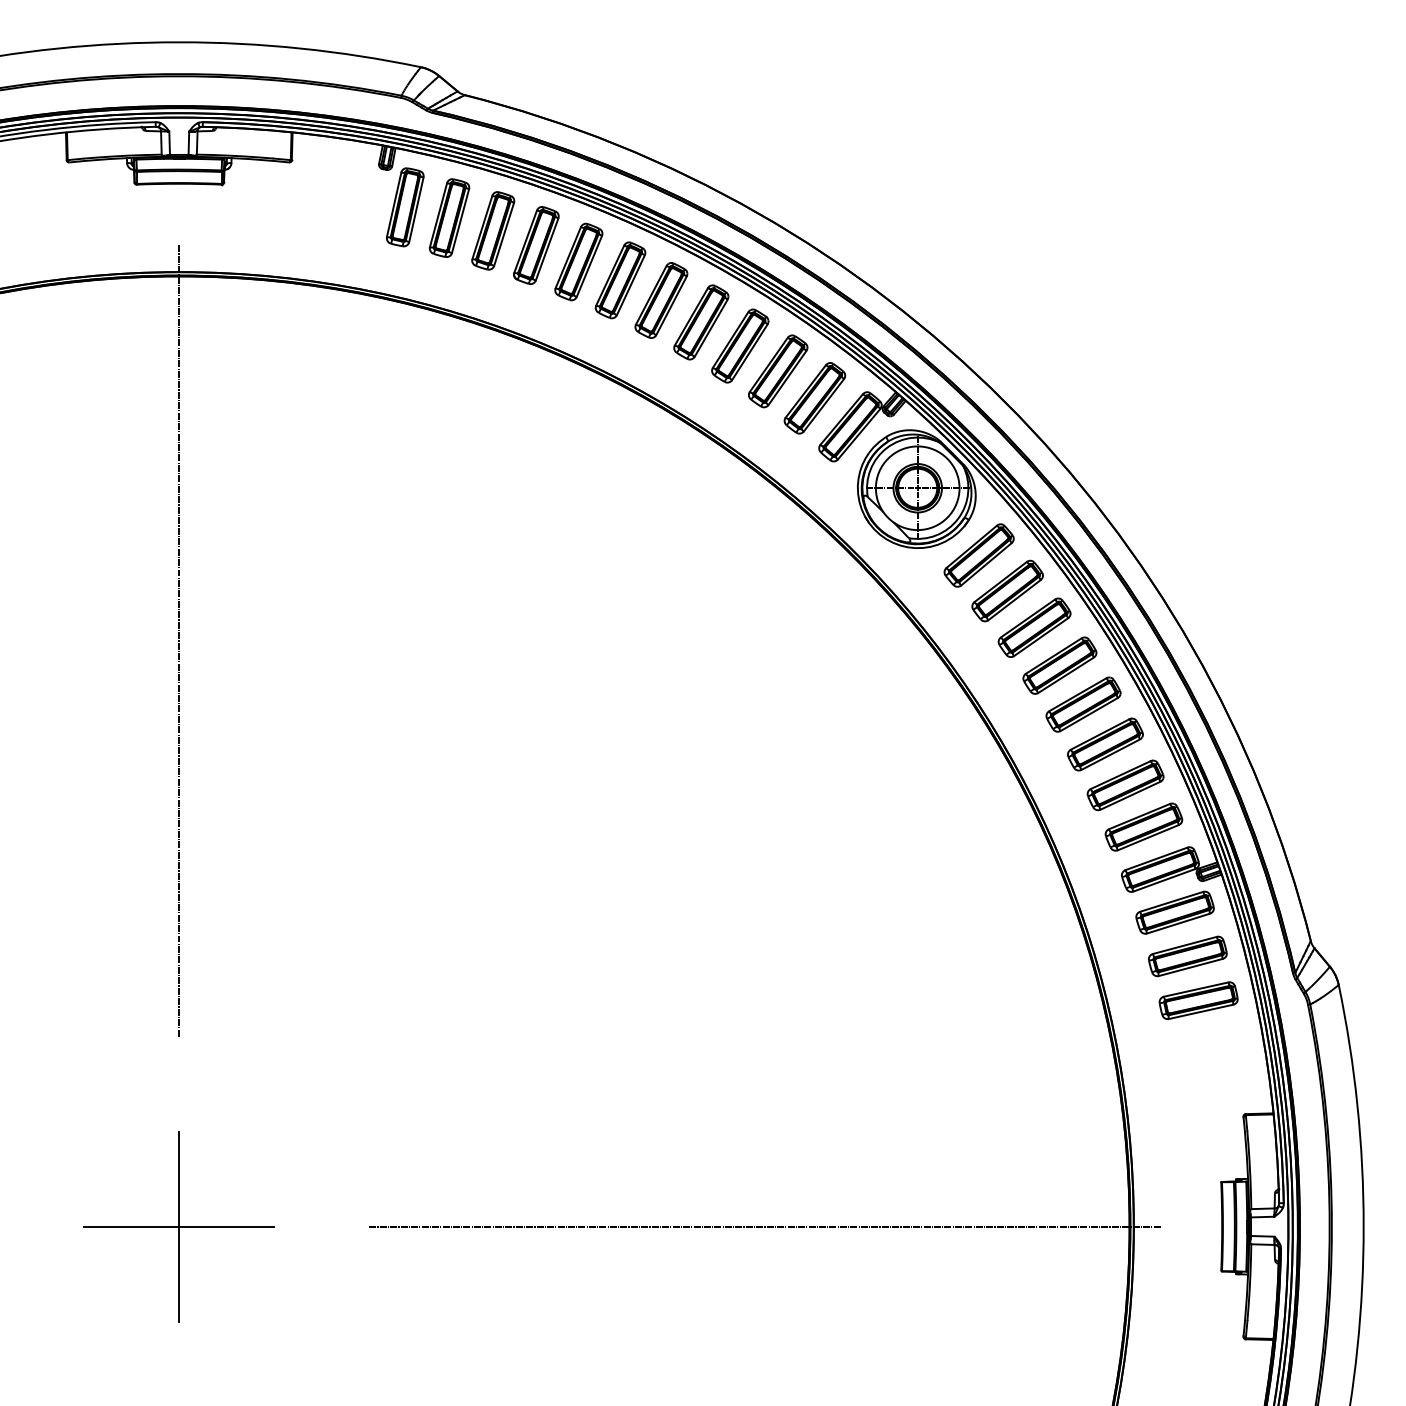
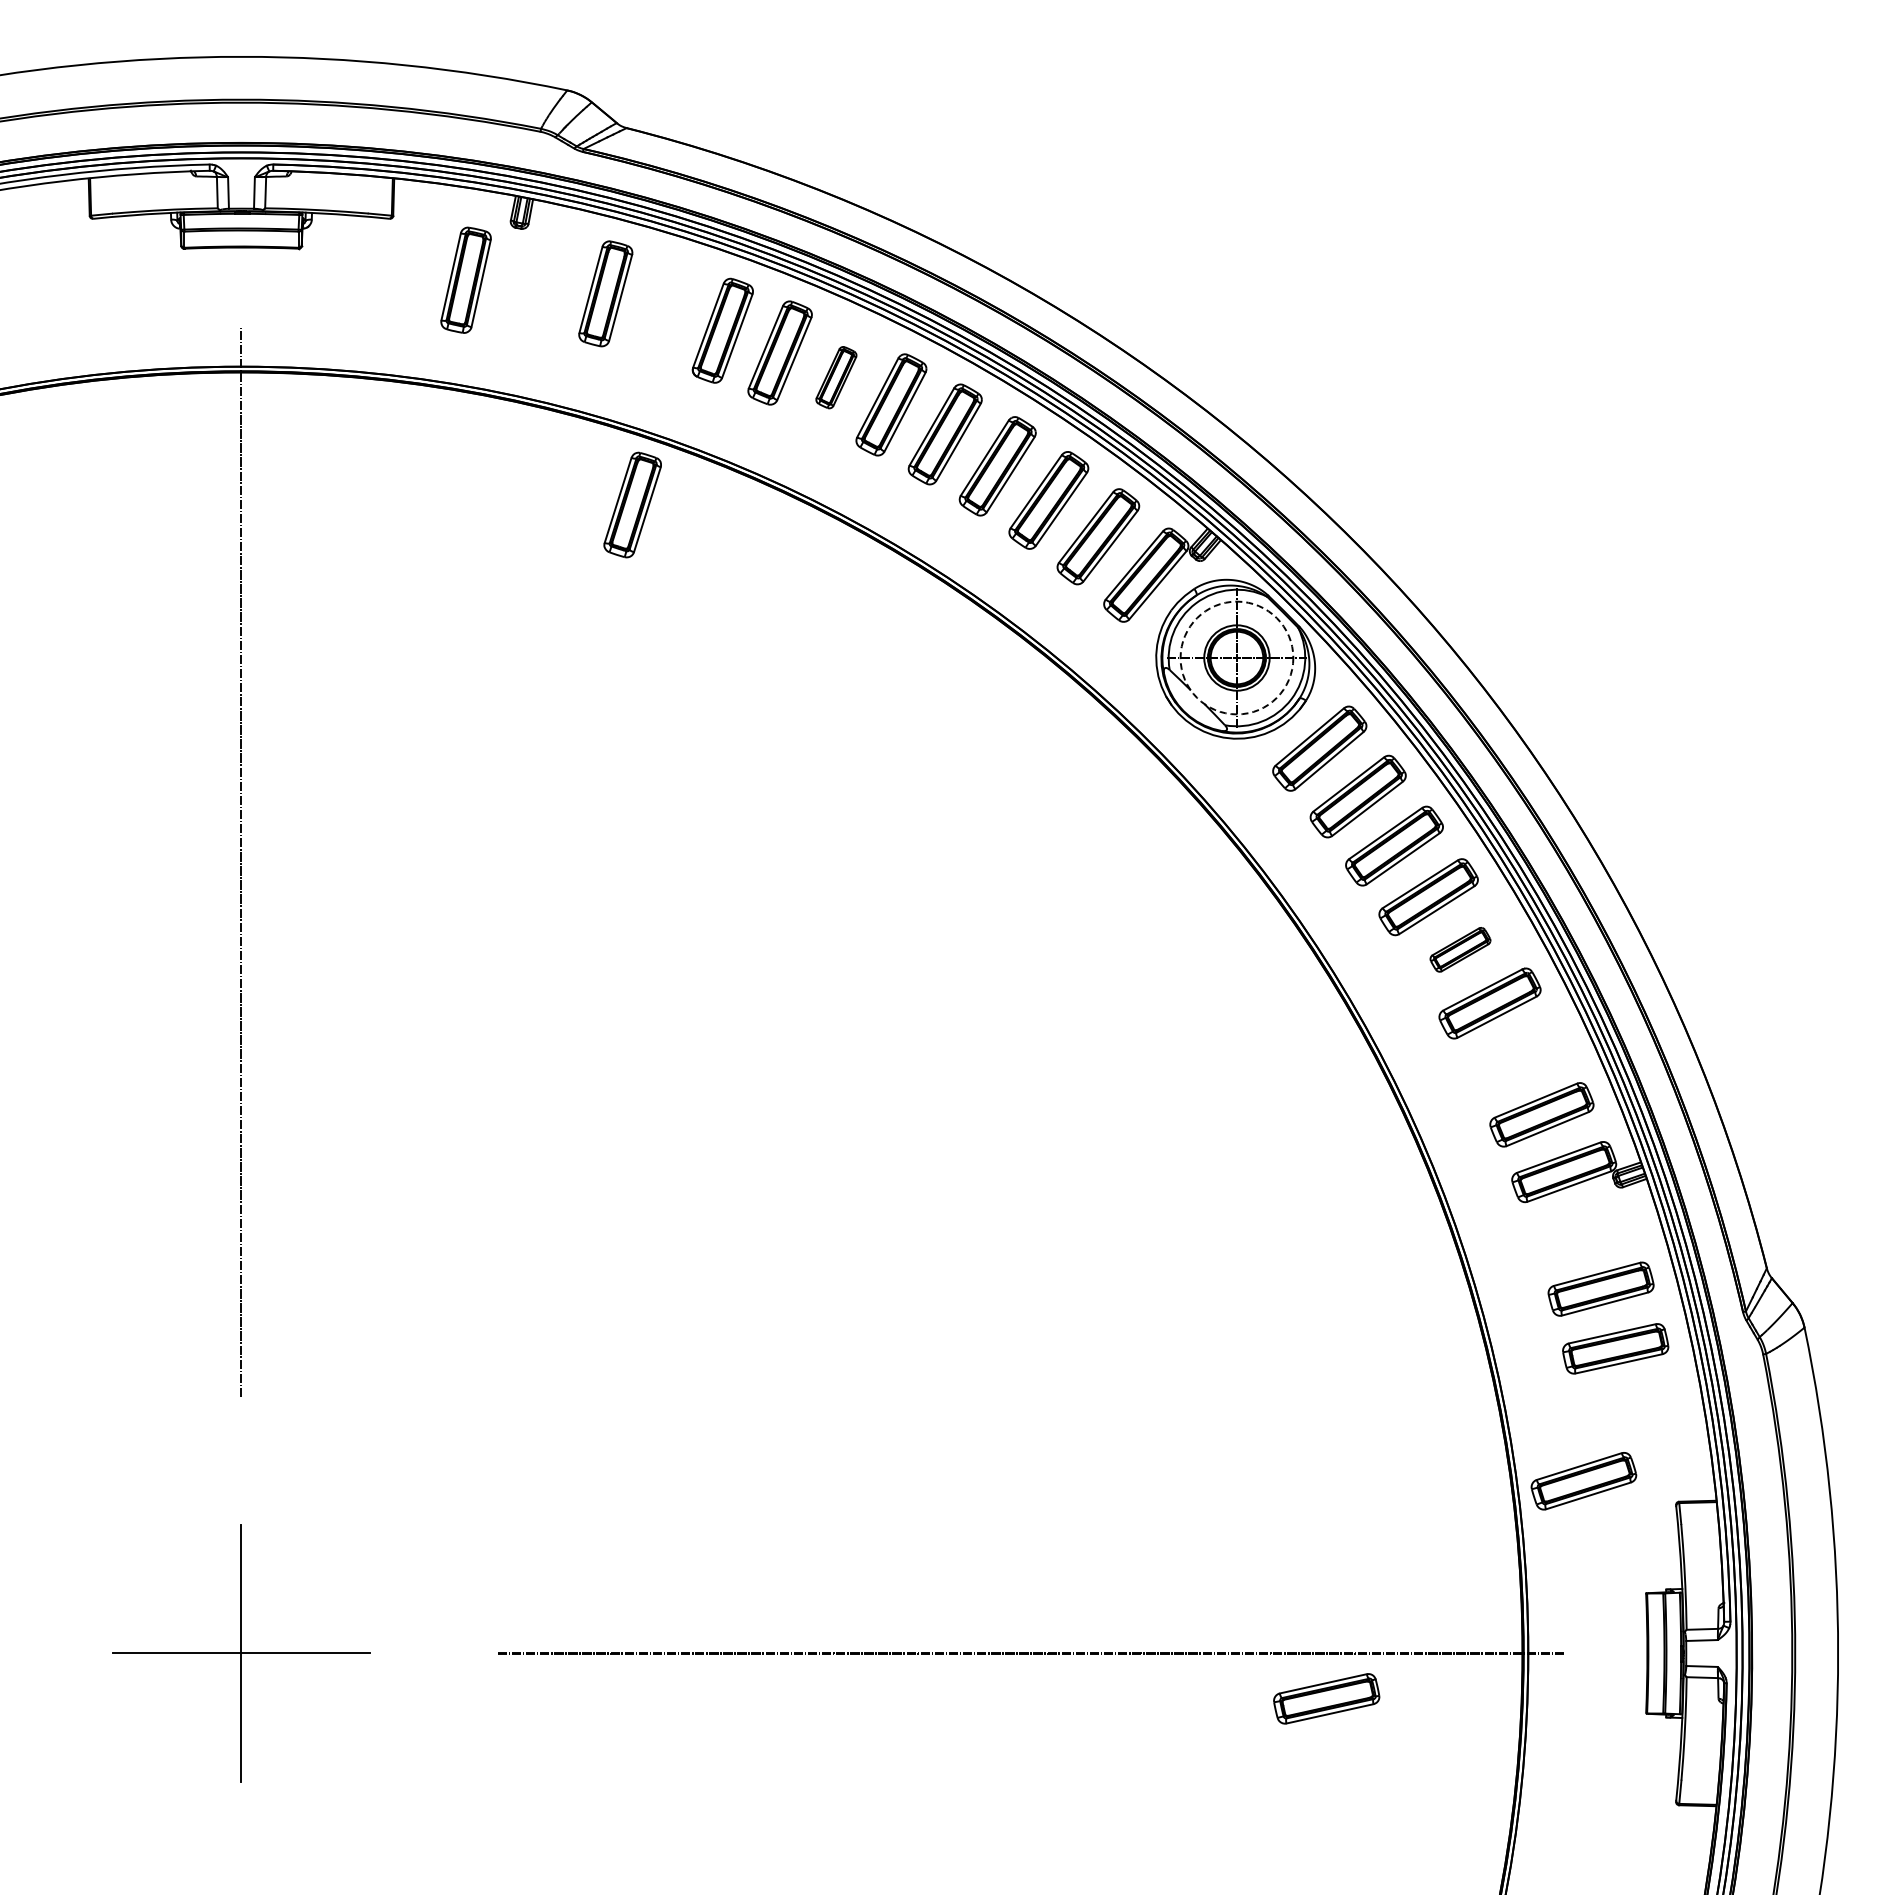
part: (404, 206) -> (465, 279), moved
part: (493, 230) -> (632, 504), moved
part: (620, 280) -> (836, 377), size x0.6
circle: (917, 487) -> (1236, 657), solid -> dashed
part: (1083, 704) -> (1460, 949), size x0.6
part: (1125, 785) -> (1517, 1058), removed
part: (1174, 912) -> (1583, 1481), moved
part: (984, 1260) -> (1326, 1698), added

